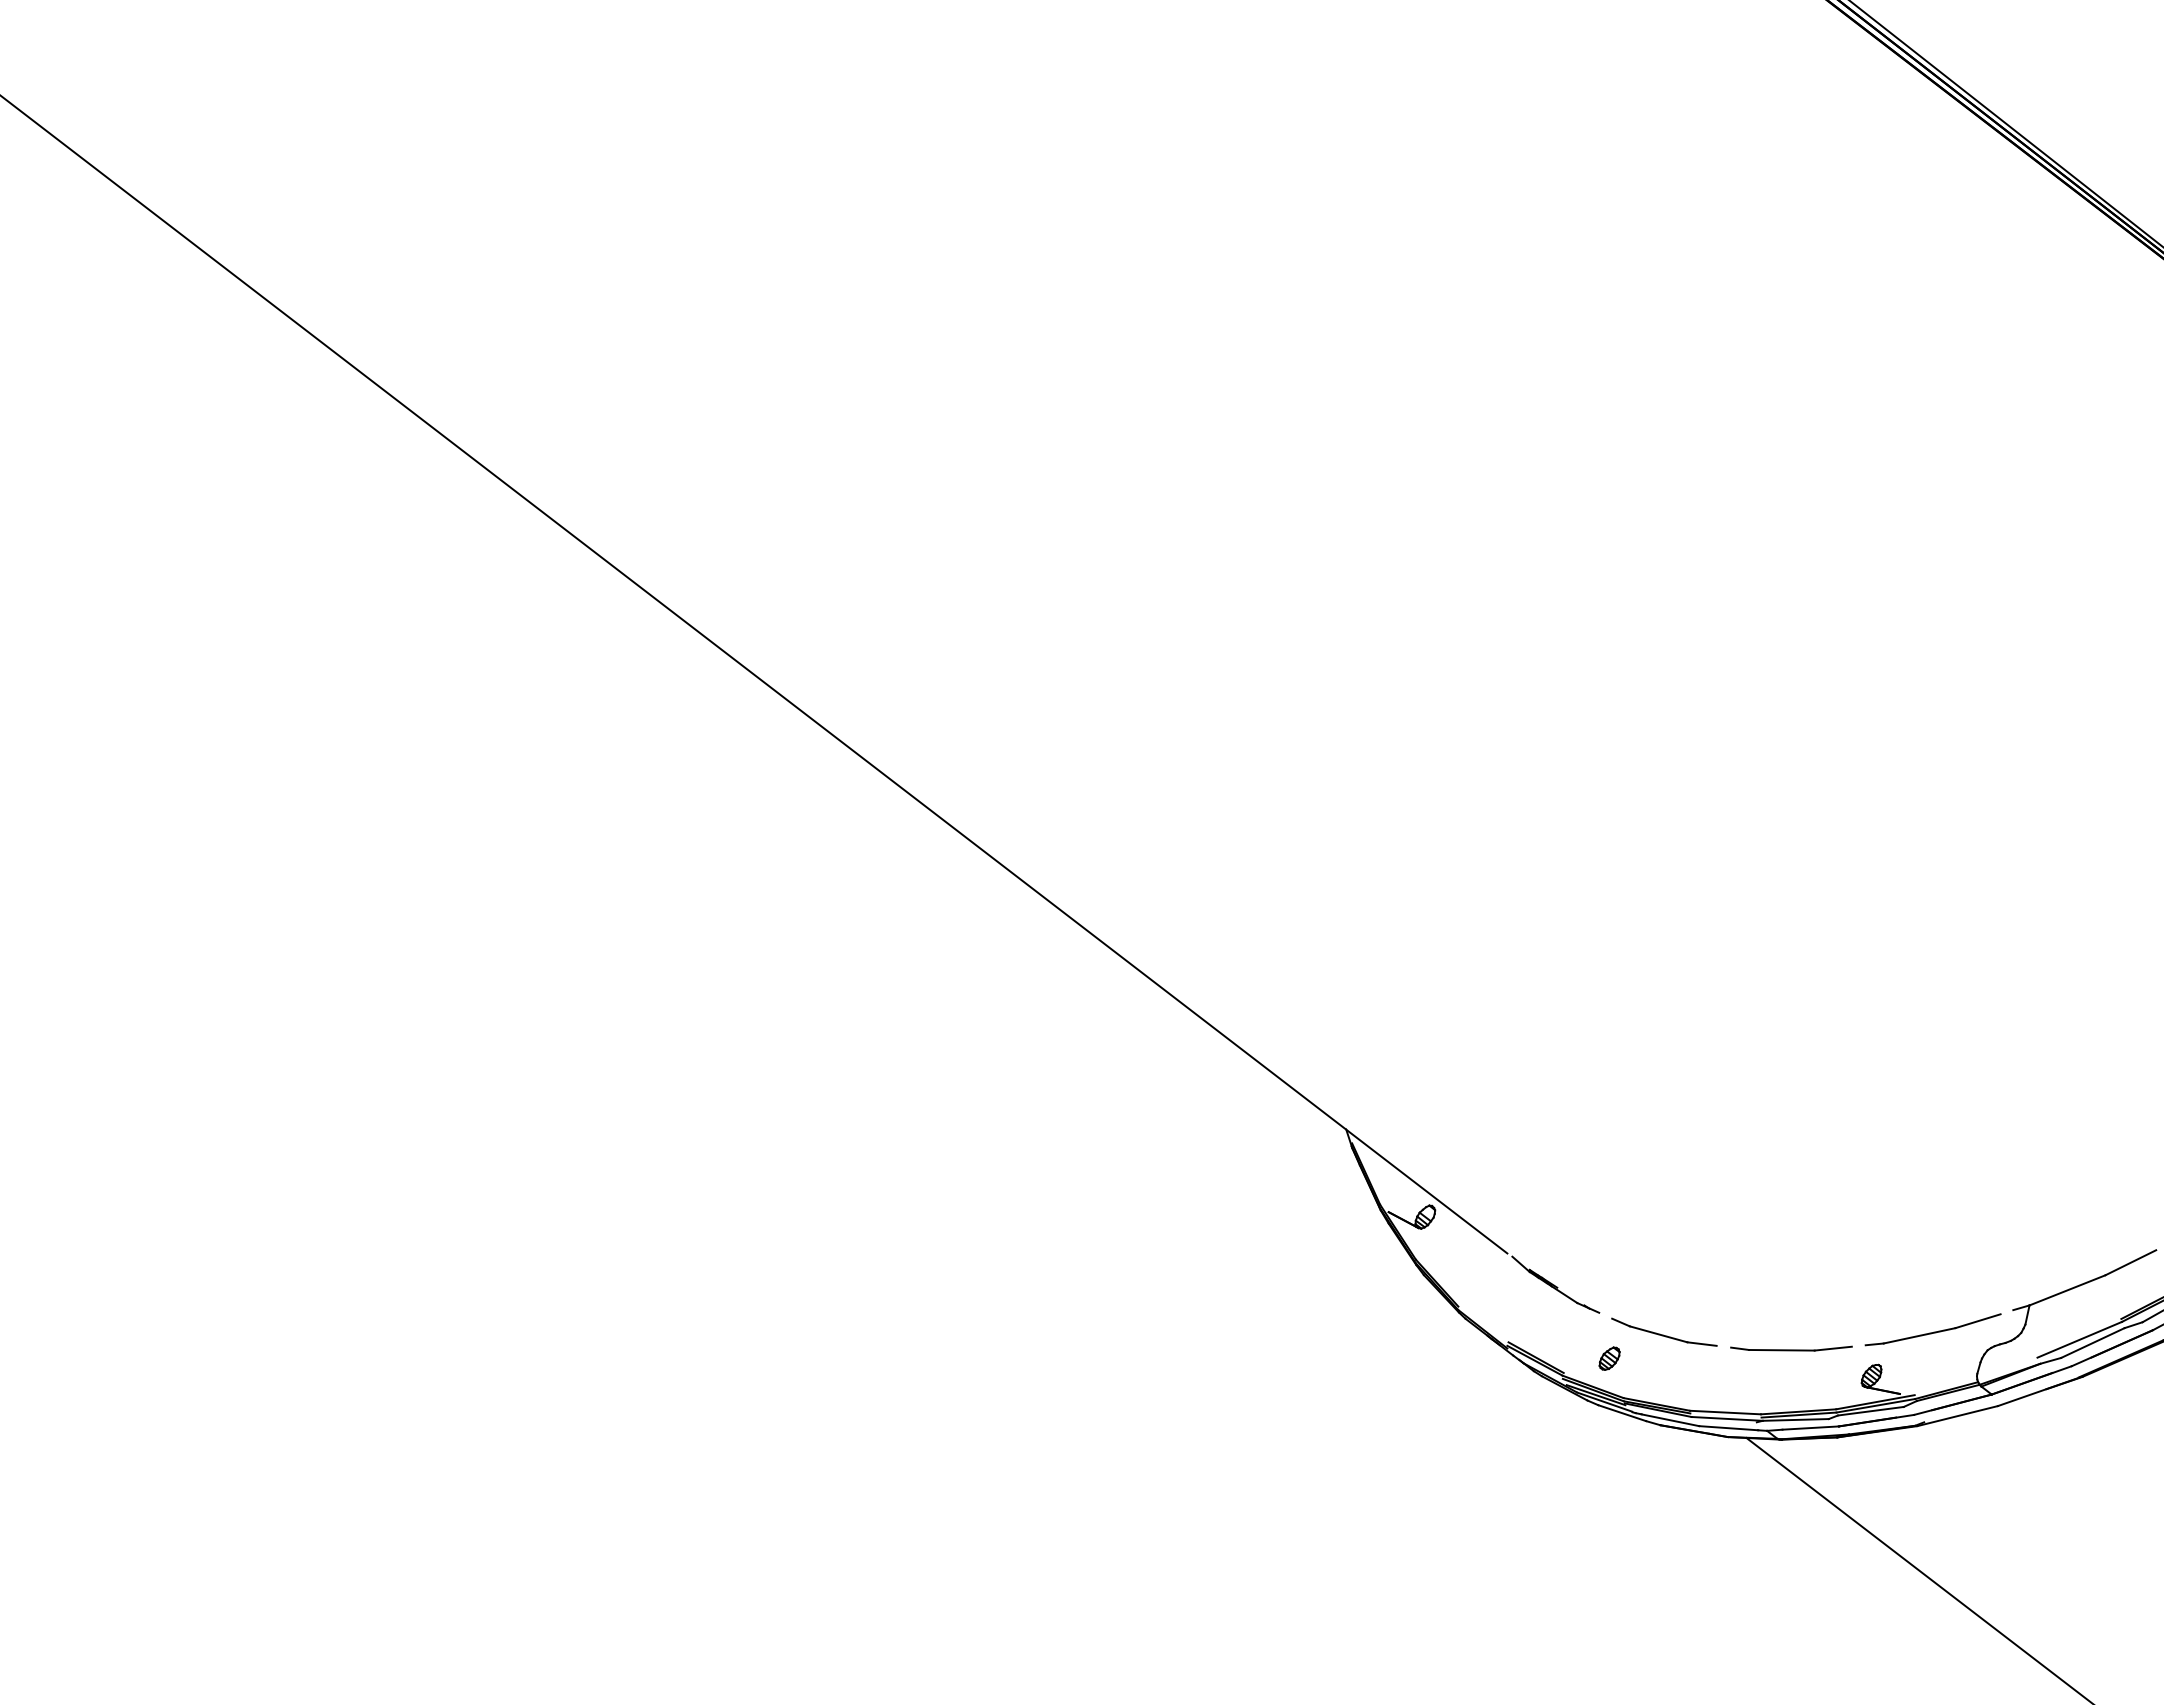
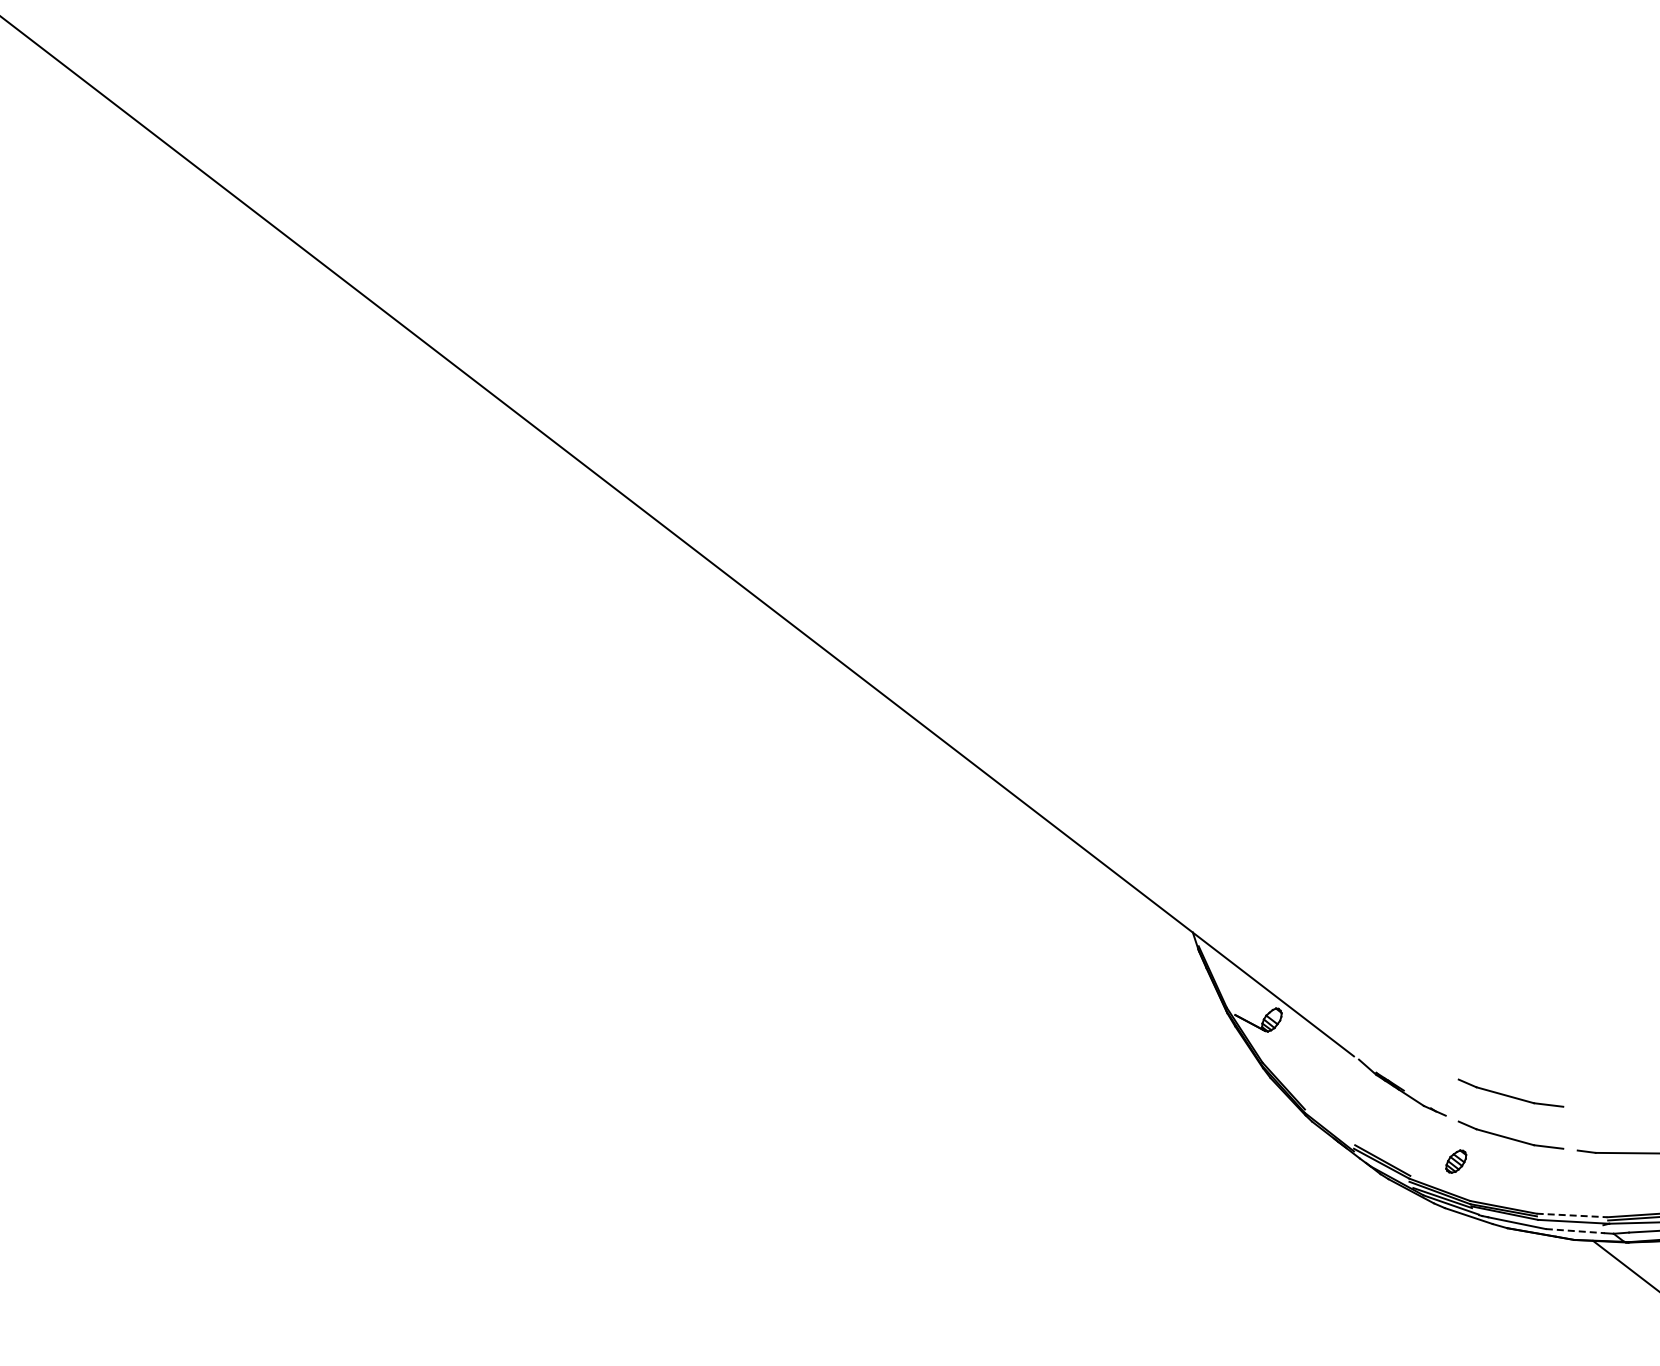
part: (1664, 1289) -> (1511, 1092), added
line: (1726, 1412) -> (1573, 1215), solid -> dashed
line: (1728, 1428) -> (1575, 1231), solid -> dashed

